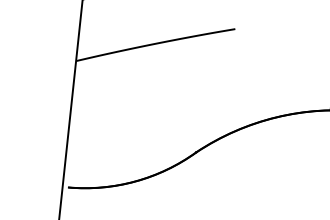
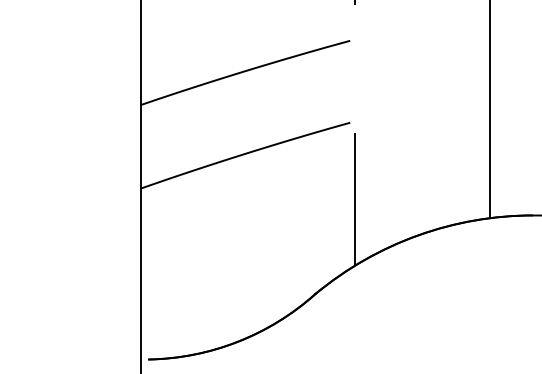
line: (233, 86) -> (355, 199), added

